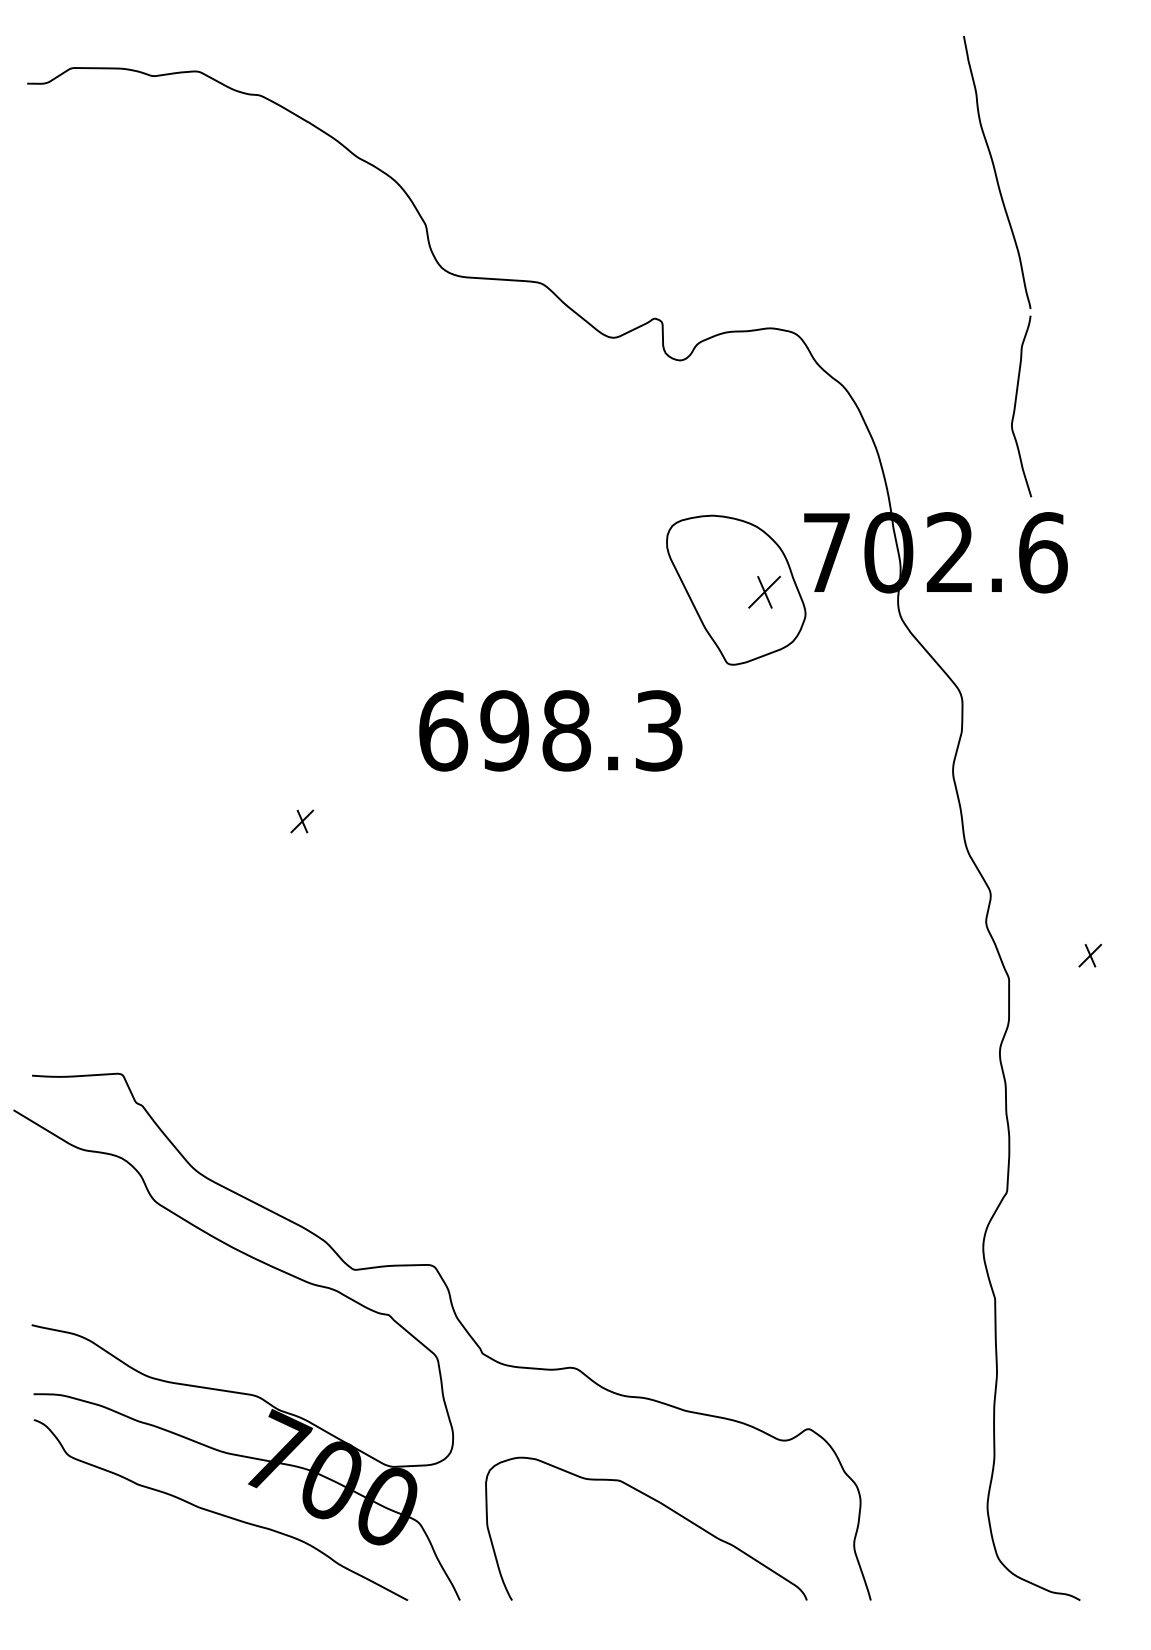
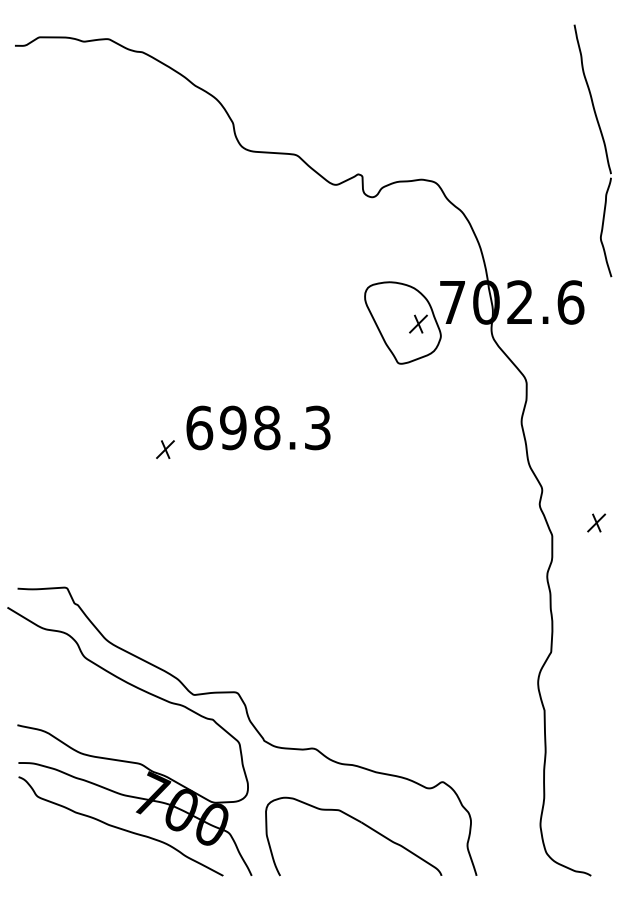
part: (1018, 264) -> (604, 149), moved
text: (550, 729) -> (258, 427), moved
part: (302, 821) -> (165, 449), size x1.43
part: (1089, 954) -> (596, 522), size x1.43

